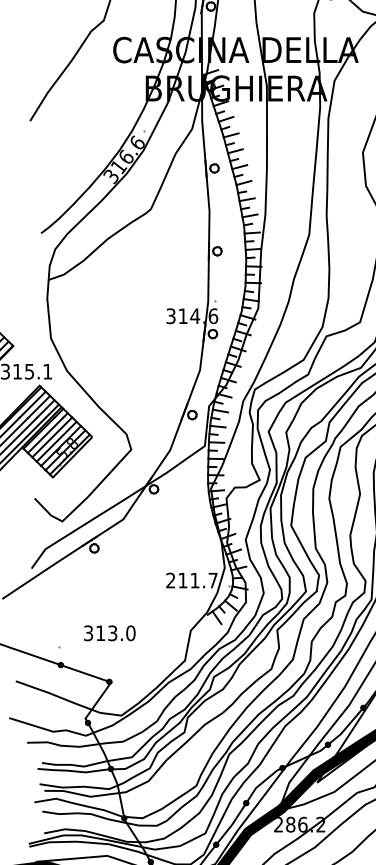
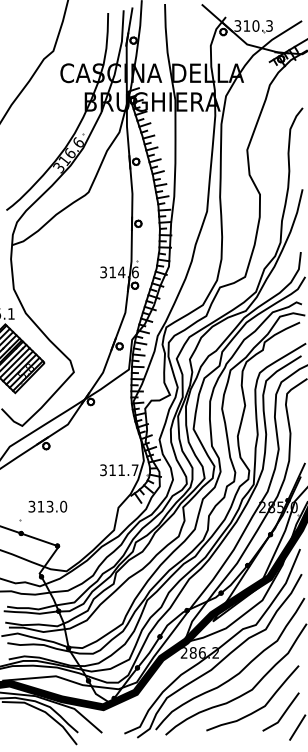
text: (170, 580) -> (103, 470), 211.7 -> 311.7
text: (109, 633) -> (47, 506), moved

